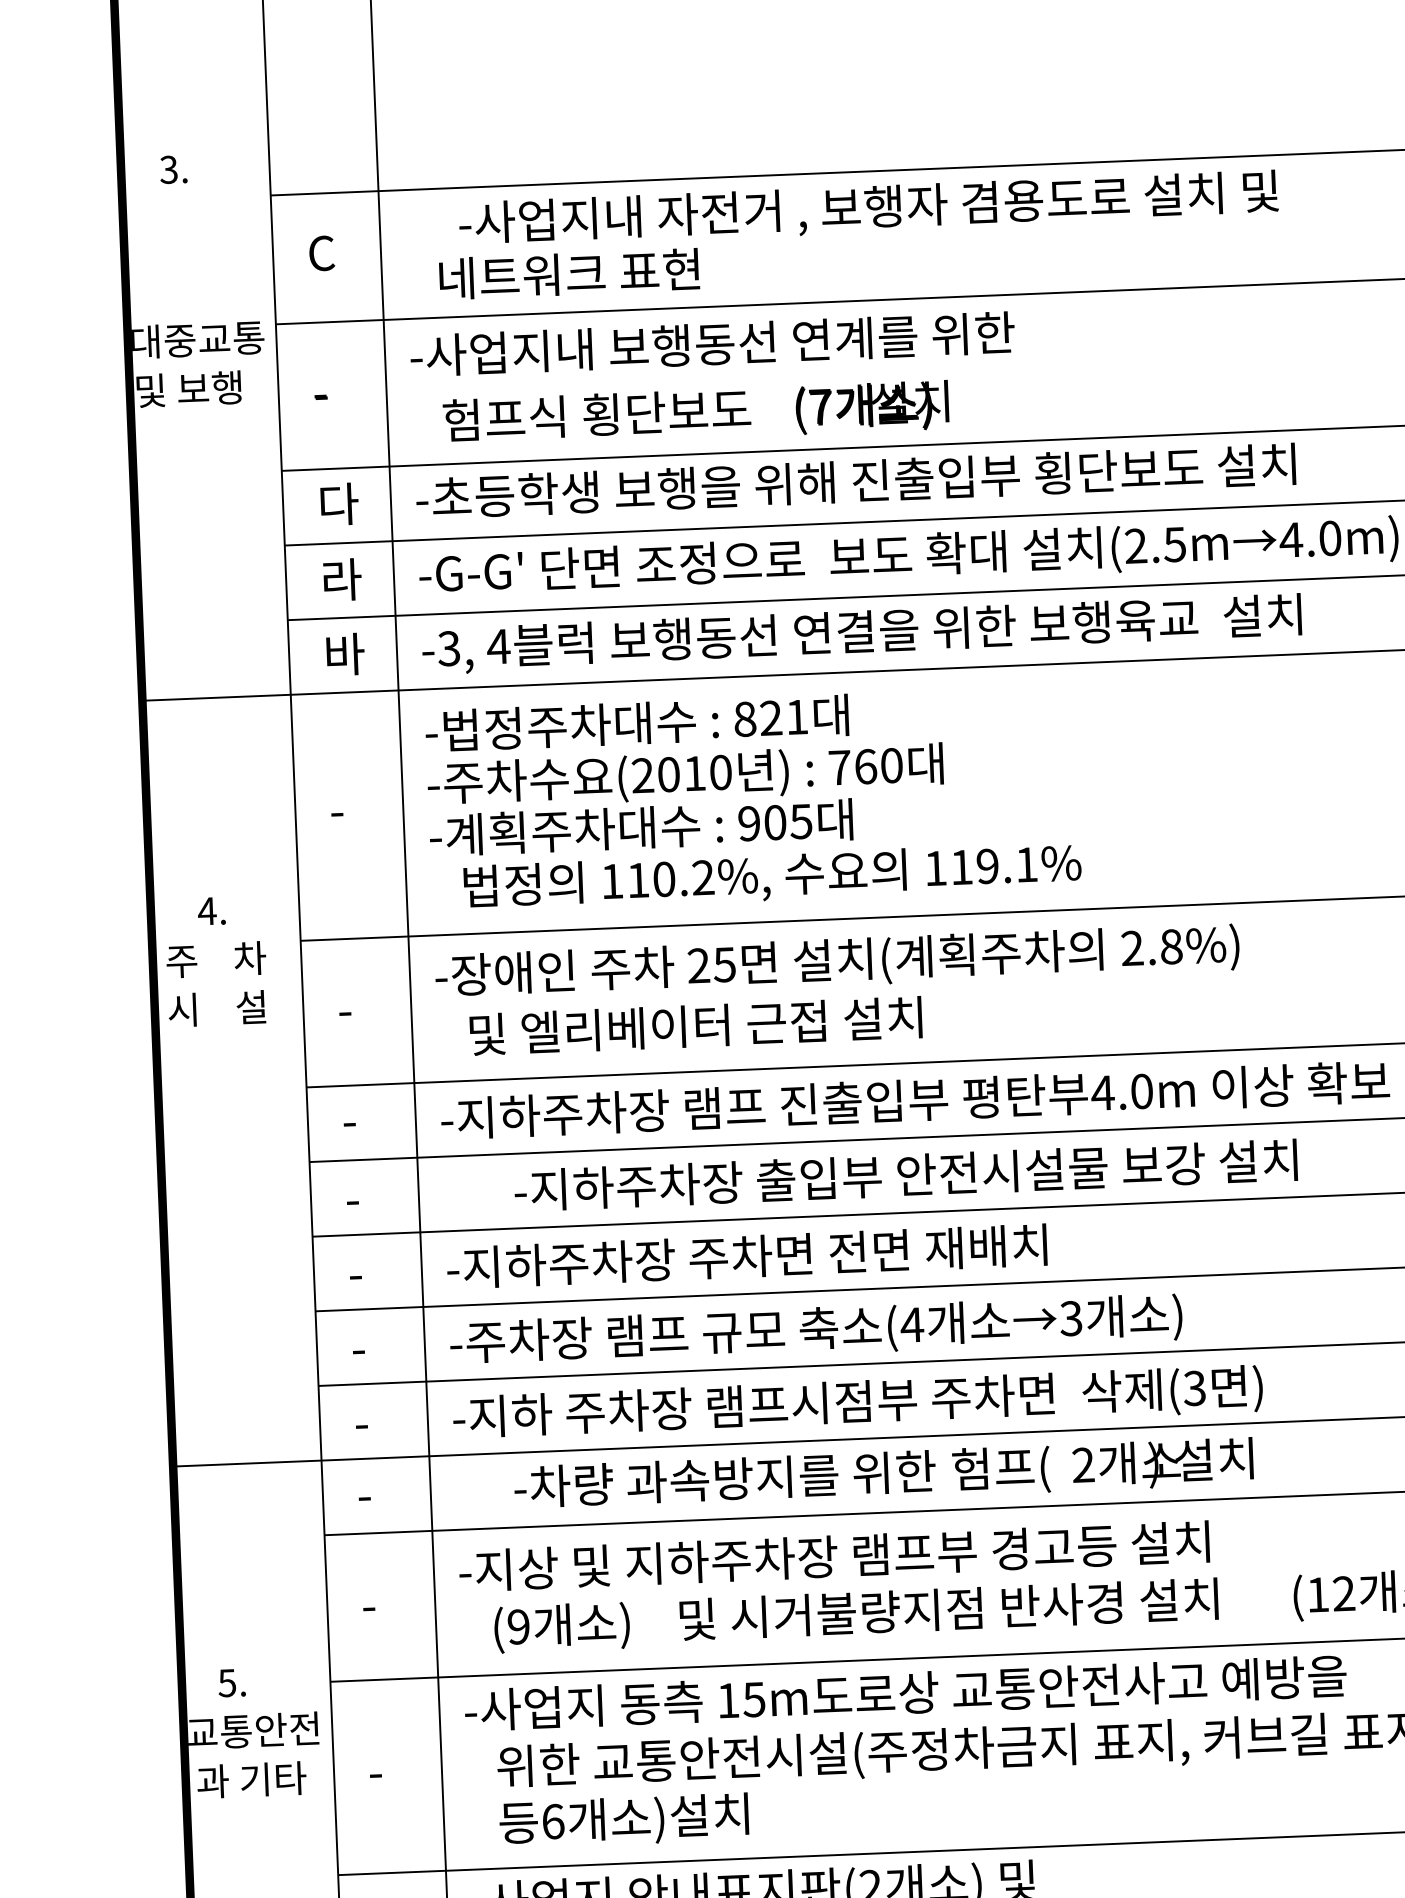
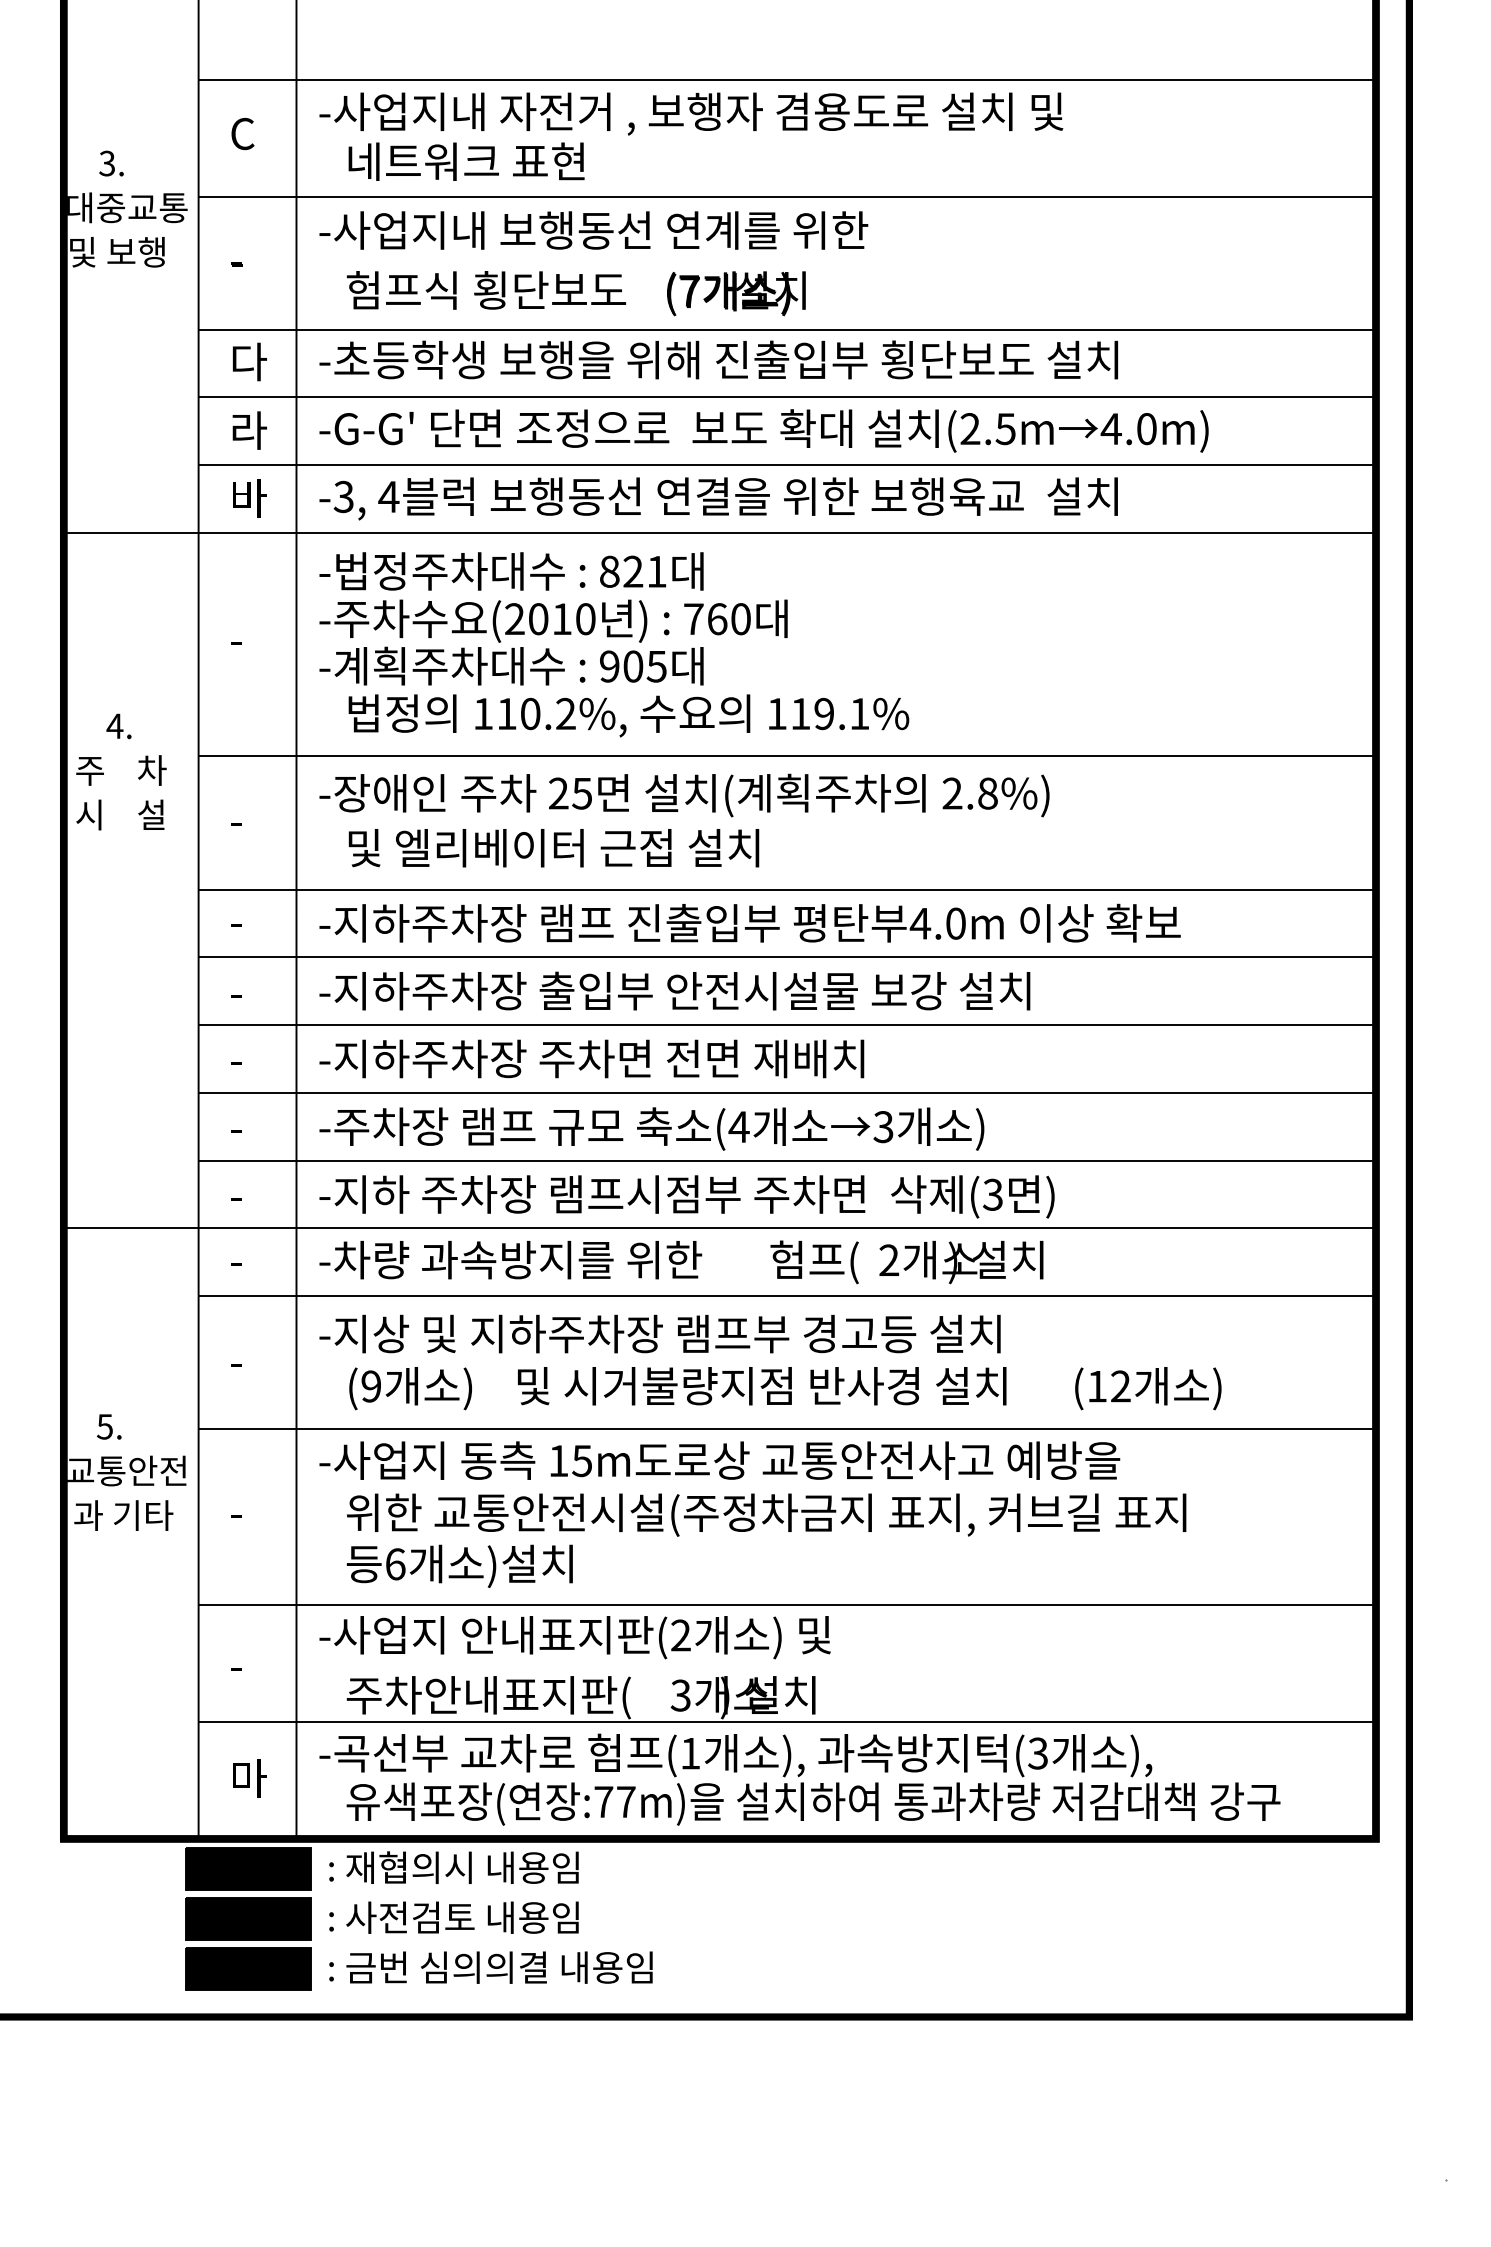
text: (173, 169) -> (111, 163), moved
text: (868, 208) -> (691, 113), moved
text: (905, 1174) -> (674, 990), moved
text: (724, 1479) -> (510, 1260), moved

